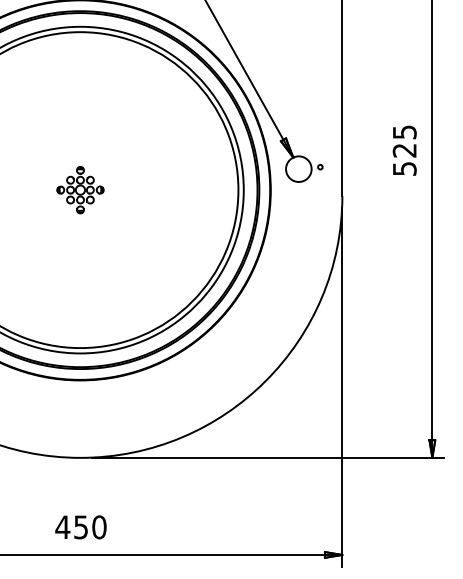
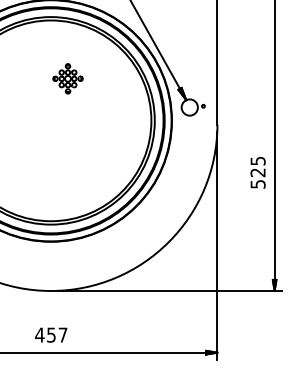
text: (403, 150) -> (257, 172), moved
part: (79, 189) -> (67, 78), moved
text: (98, 526) -> (62, 334), 450 -> 457

